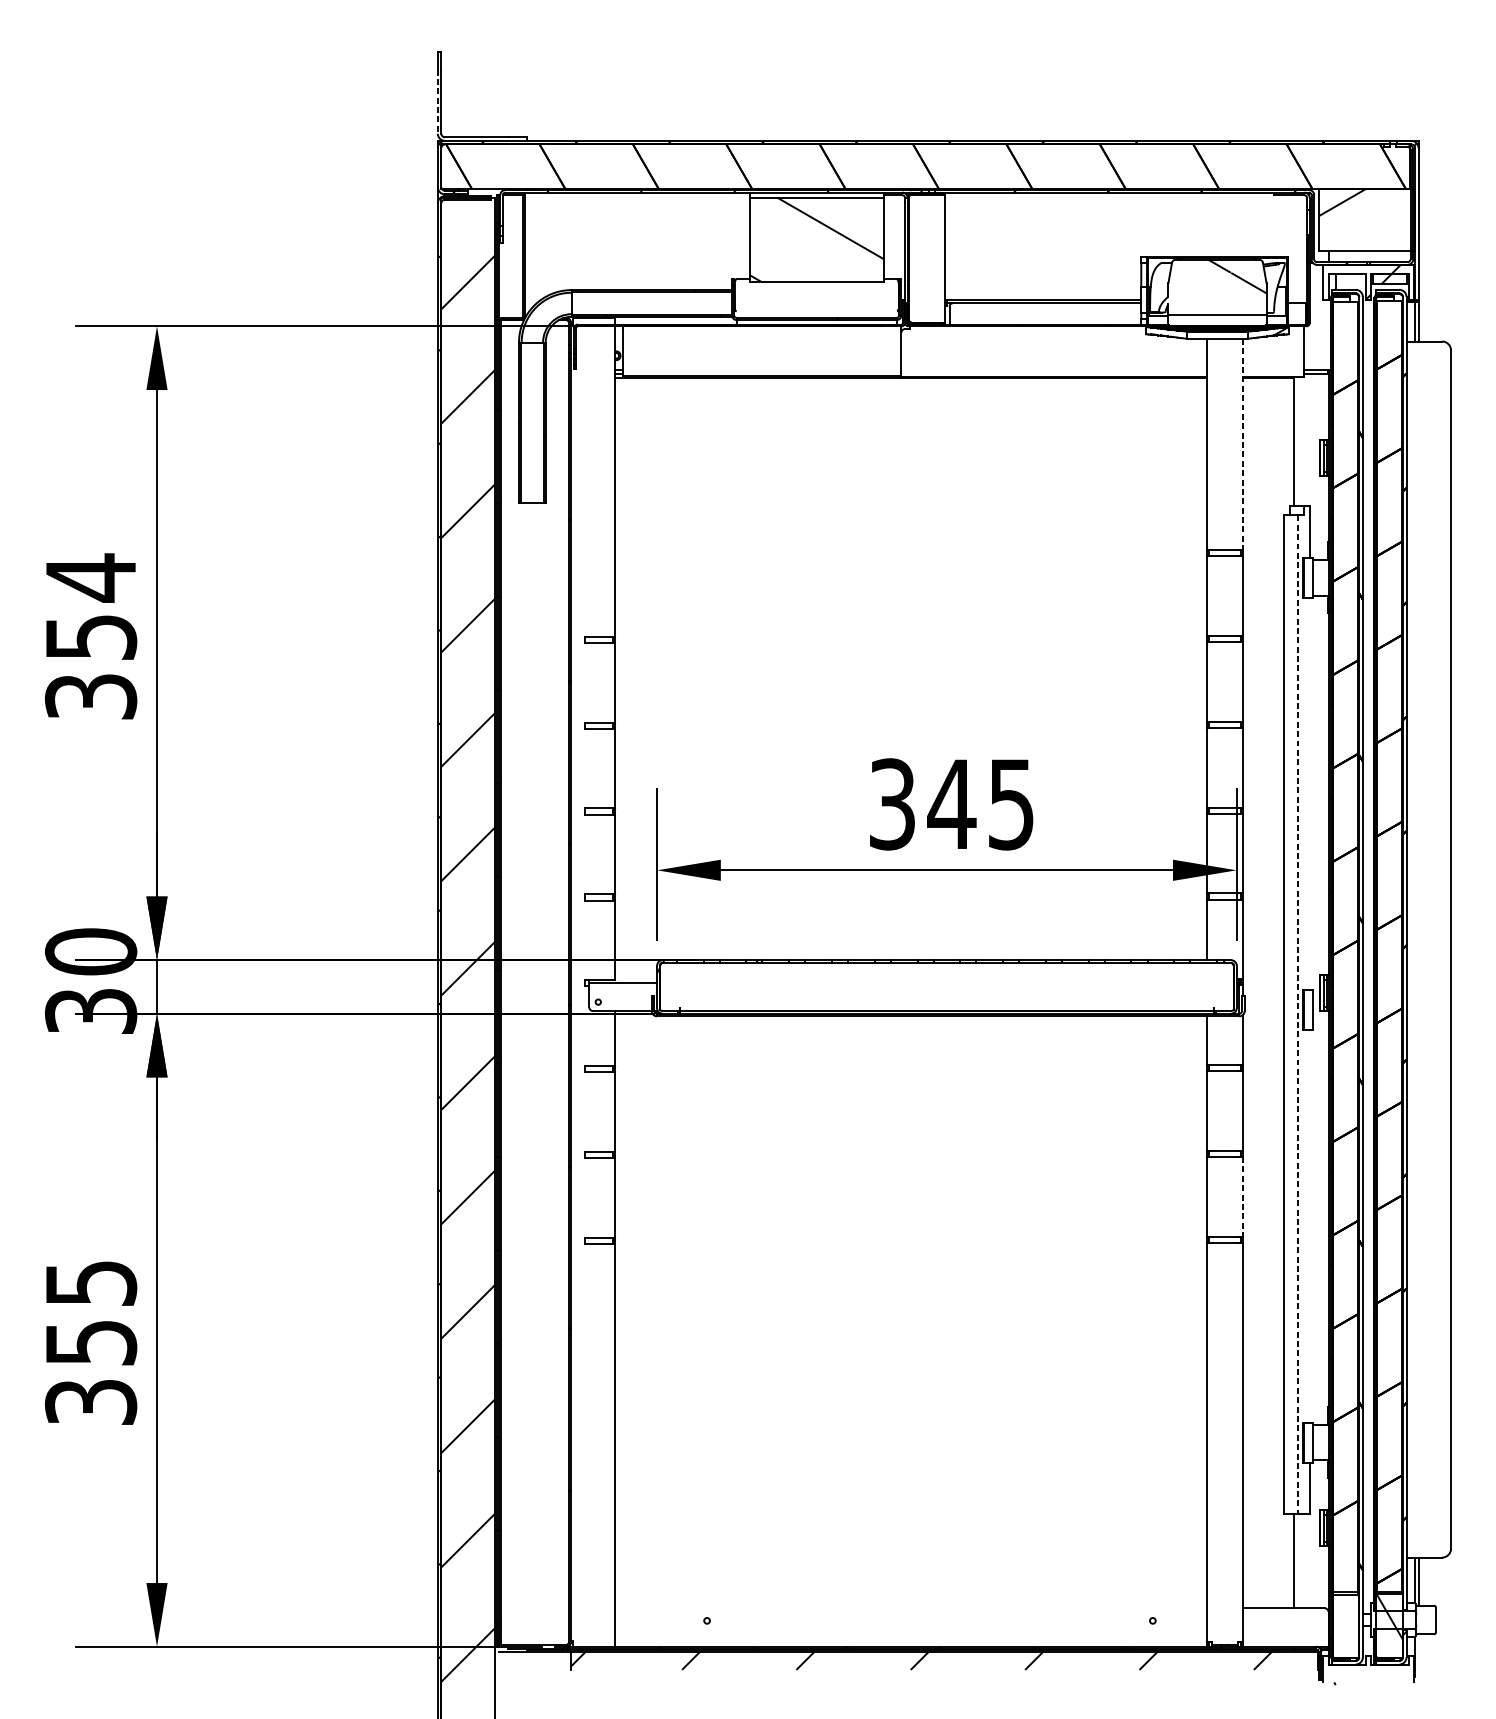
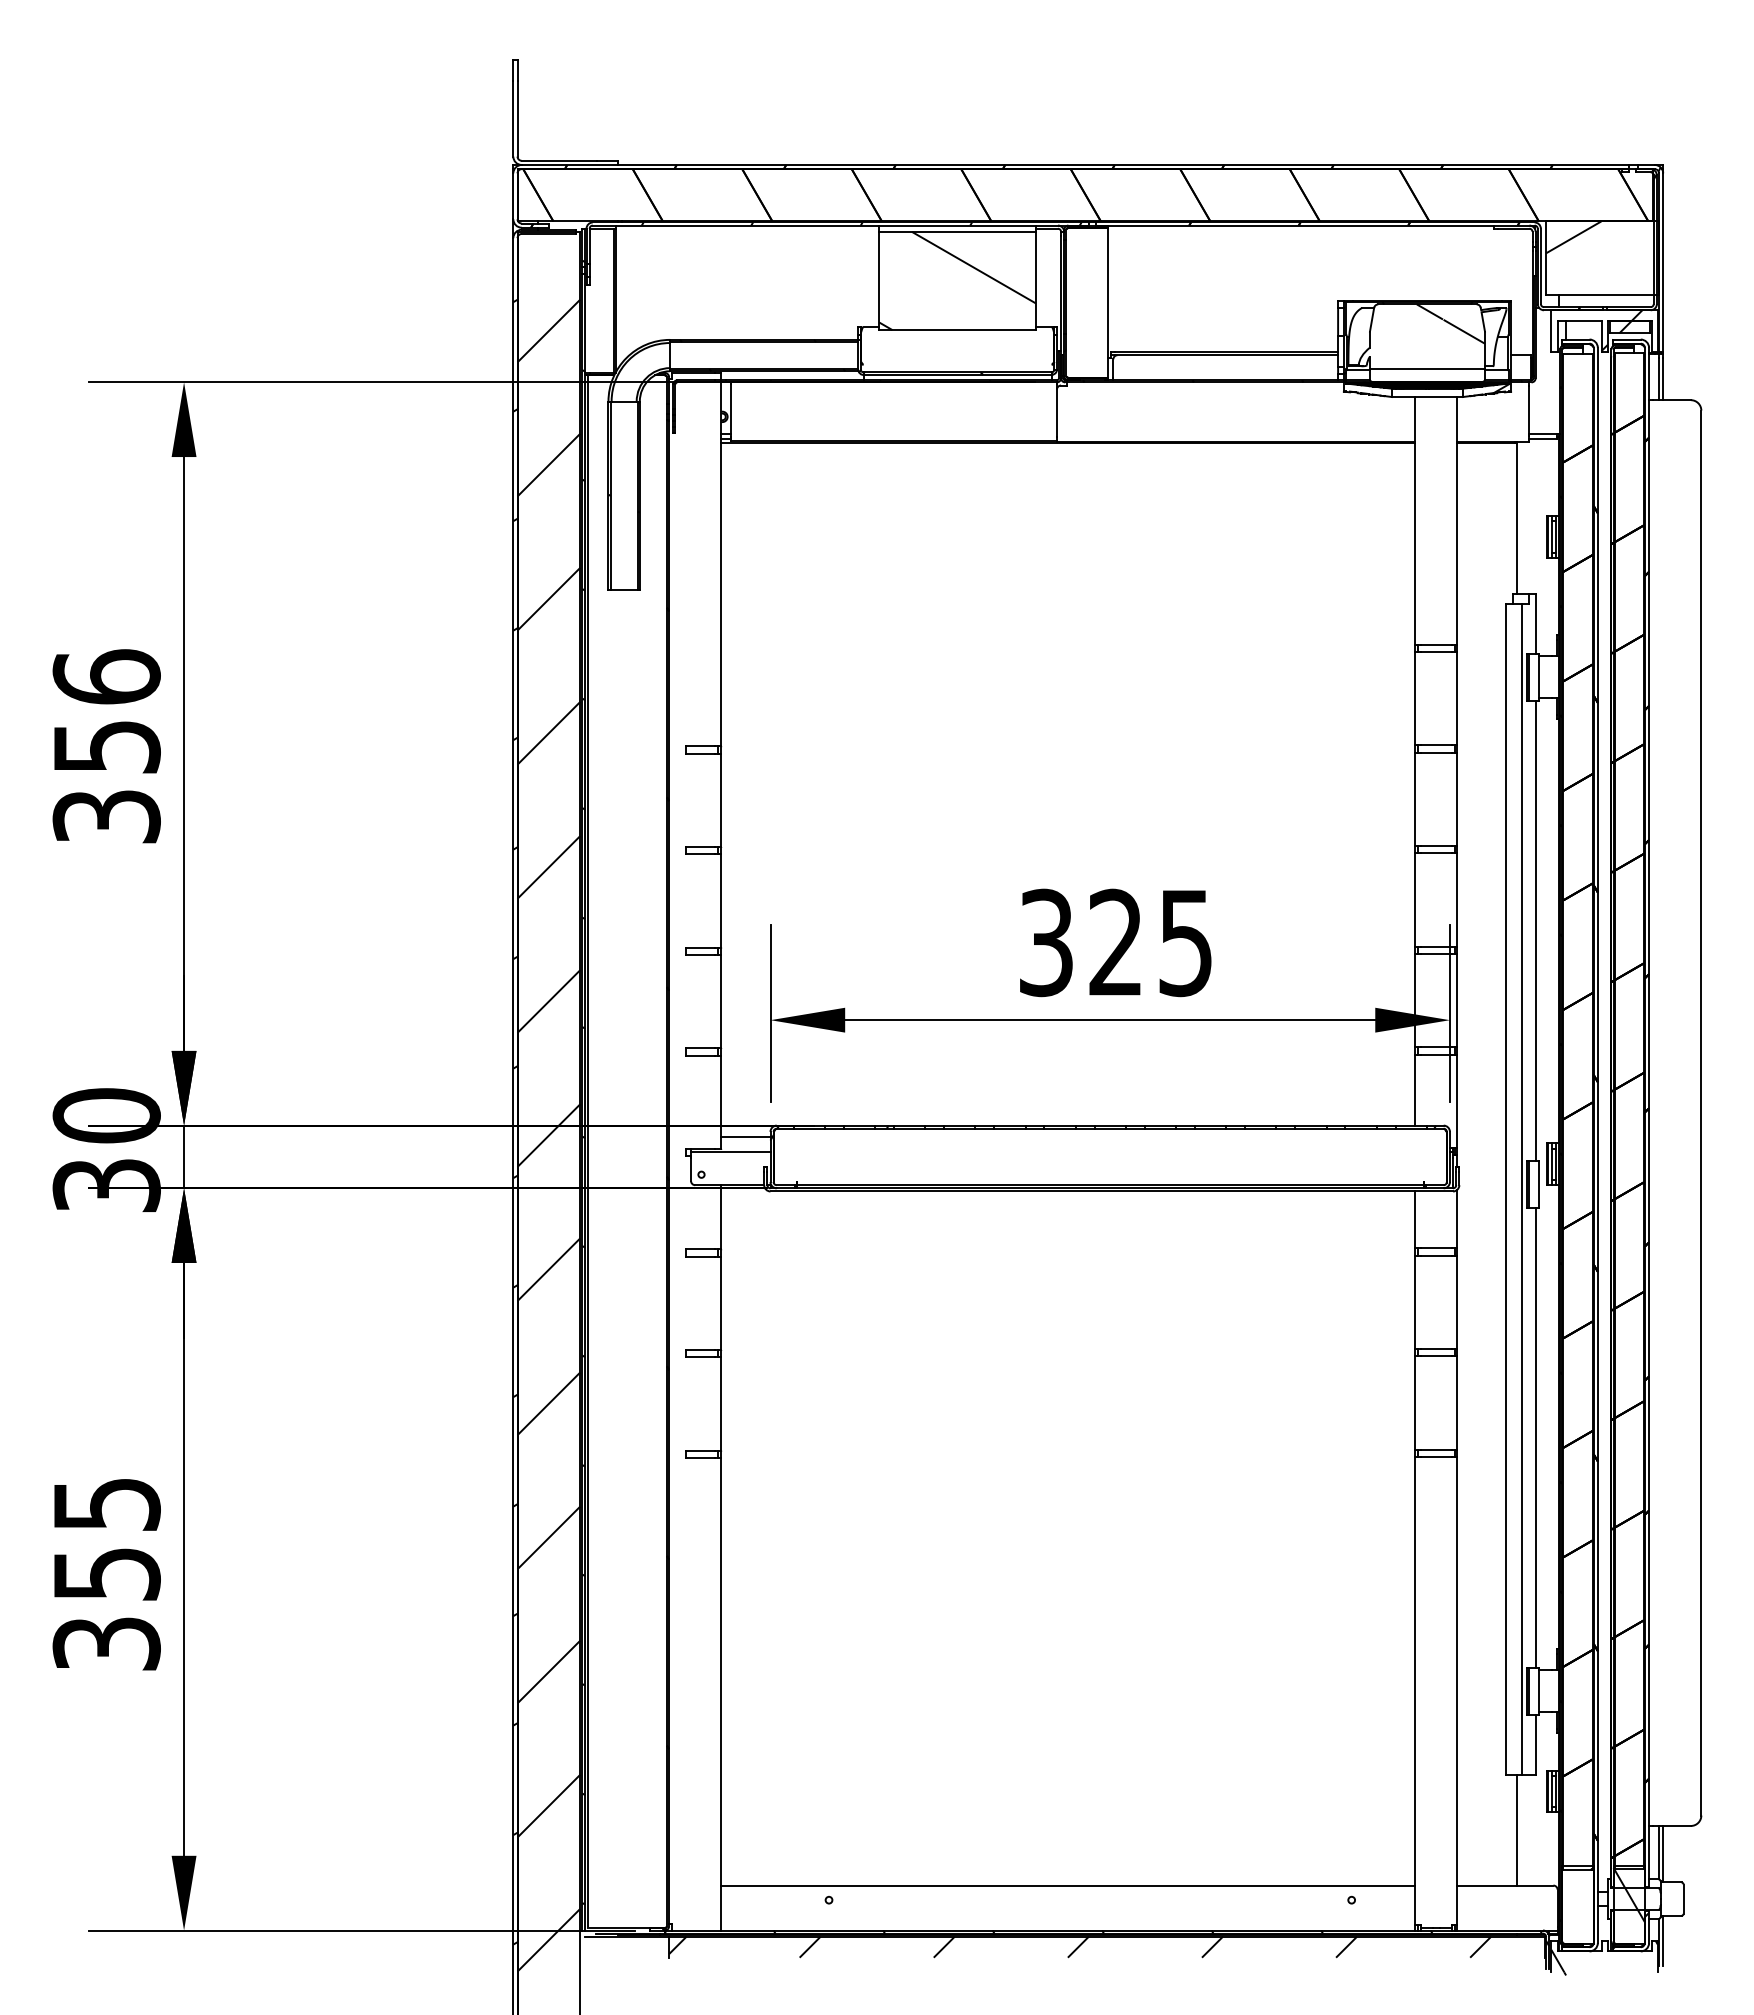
line: (437, 101) -> (513, 118), dashed -> solid
line: (1243, 444) -> (1457, 520), dashed -> solid
text: (90, 578) -> (106, 677), 354 -> 356
line: (1310, 793) -> (1536, 930), added
text: (951, 803) -> (1115, 941), 345 -> 325
line: (635, 970) -> (745, 1137), added
line: (1298, 1014) -> (1522, 1189), dashed -> solid
line: (1243, 1197) -> (1457, 1403), dashed -> solid
line: (1310, 1226) -> (1536, 1437), added
line: (911, 1608) -> (1068, 1885), added
line: (1418, 1655) -> (1663, 1940), added
hatch: (1368, 1668) -> (1604, 1956), added

